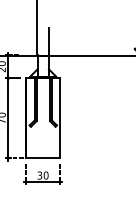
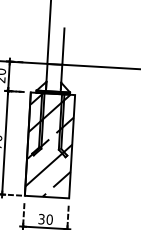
hatch: (42, 118) -> (49, 145), added

